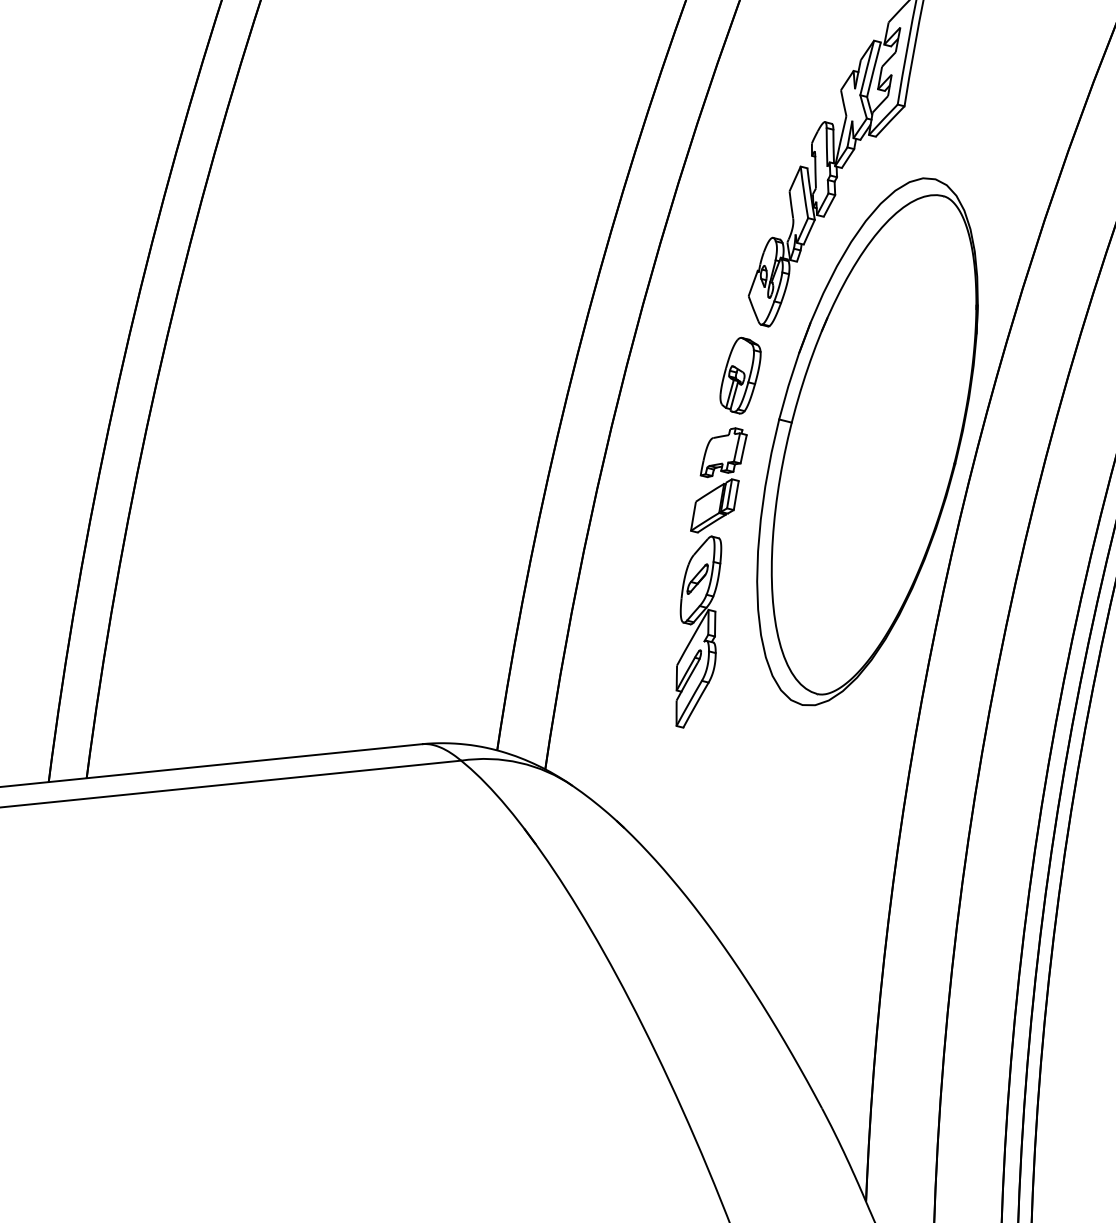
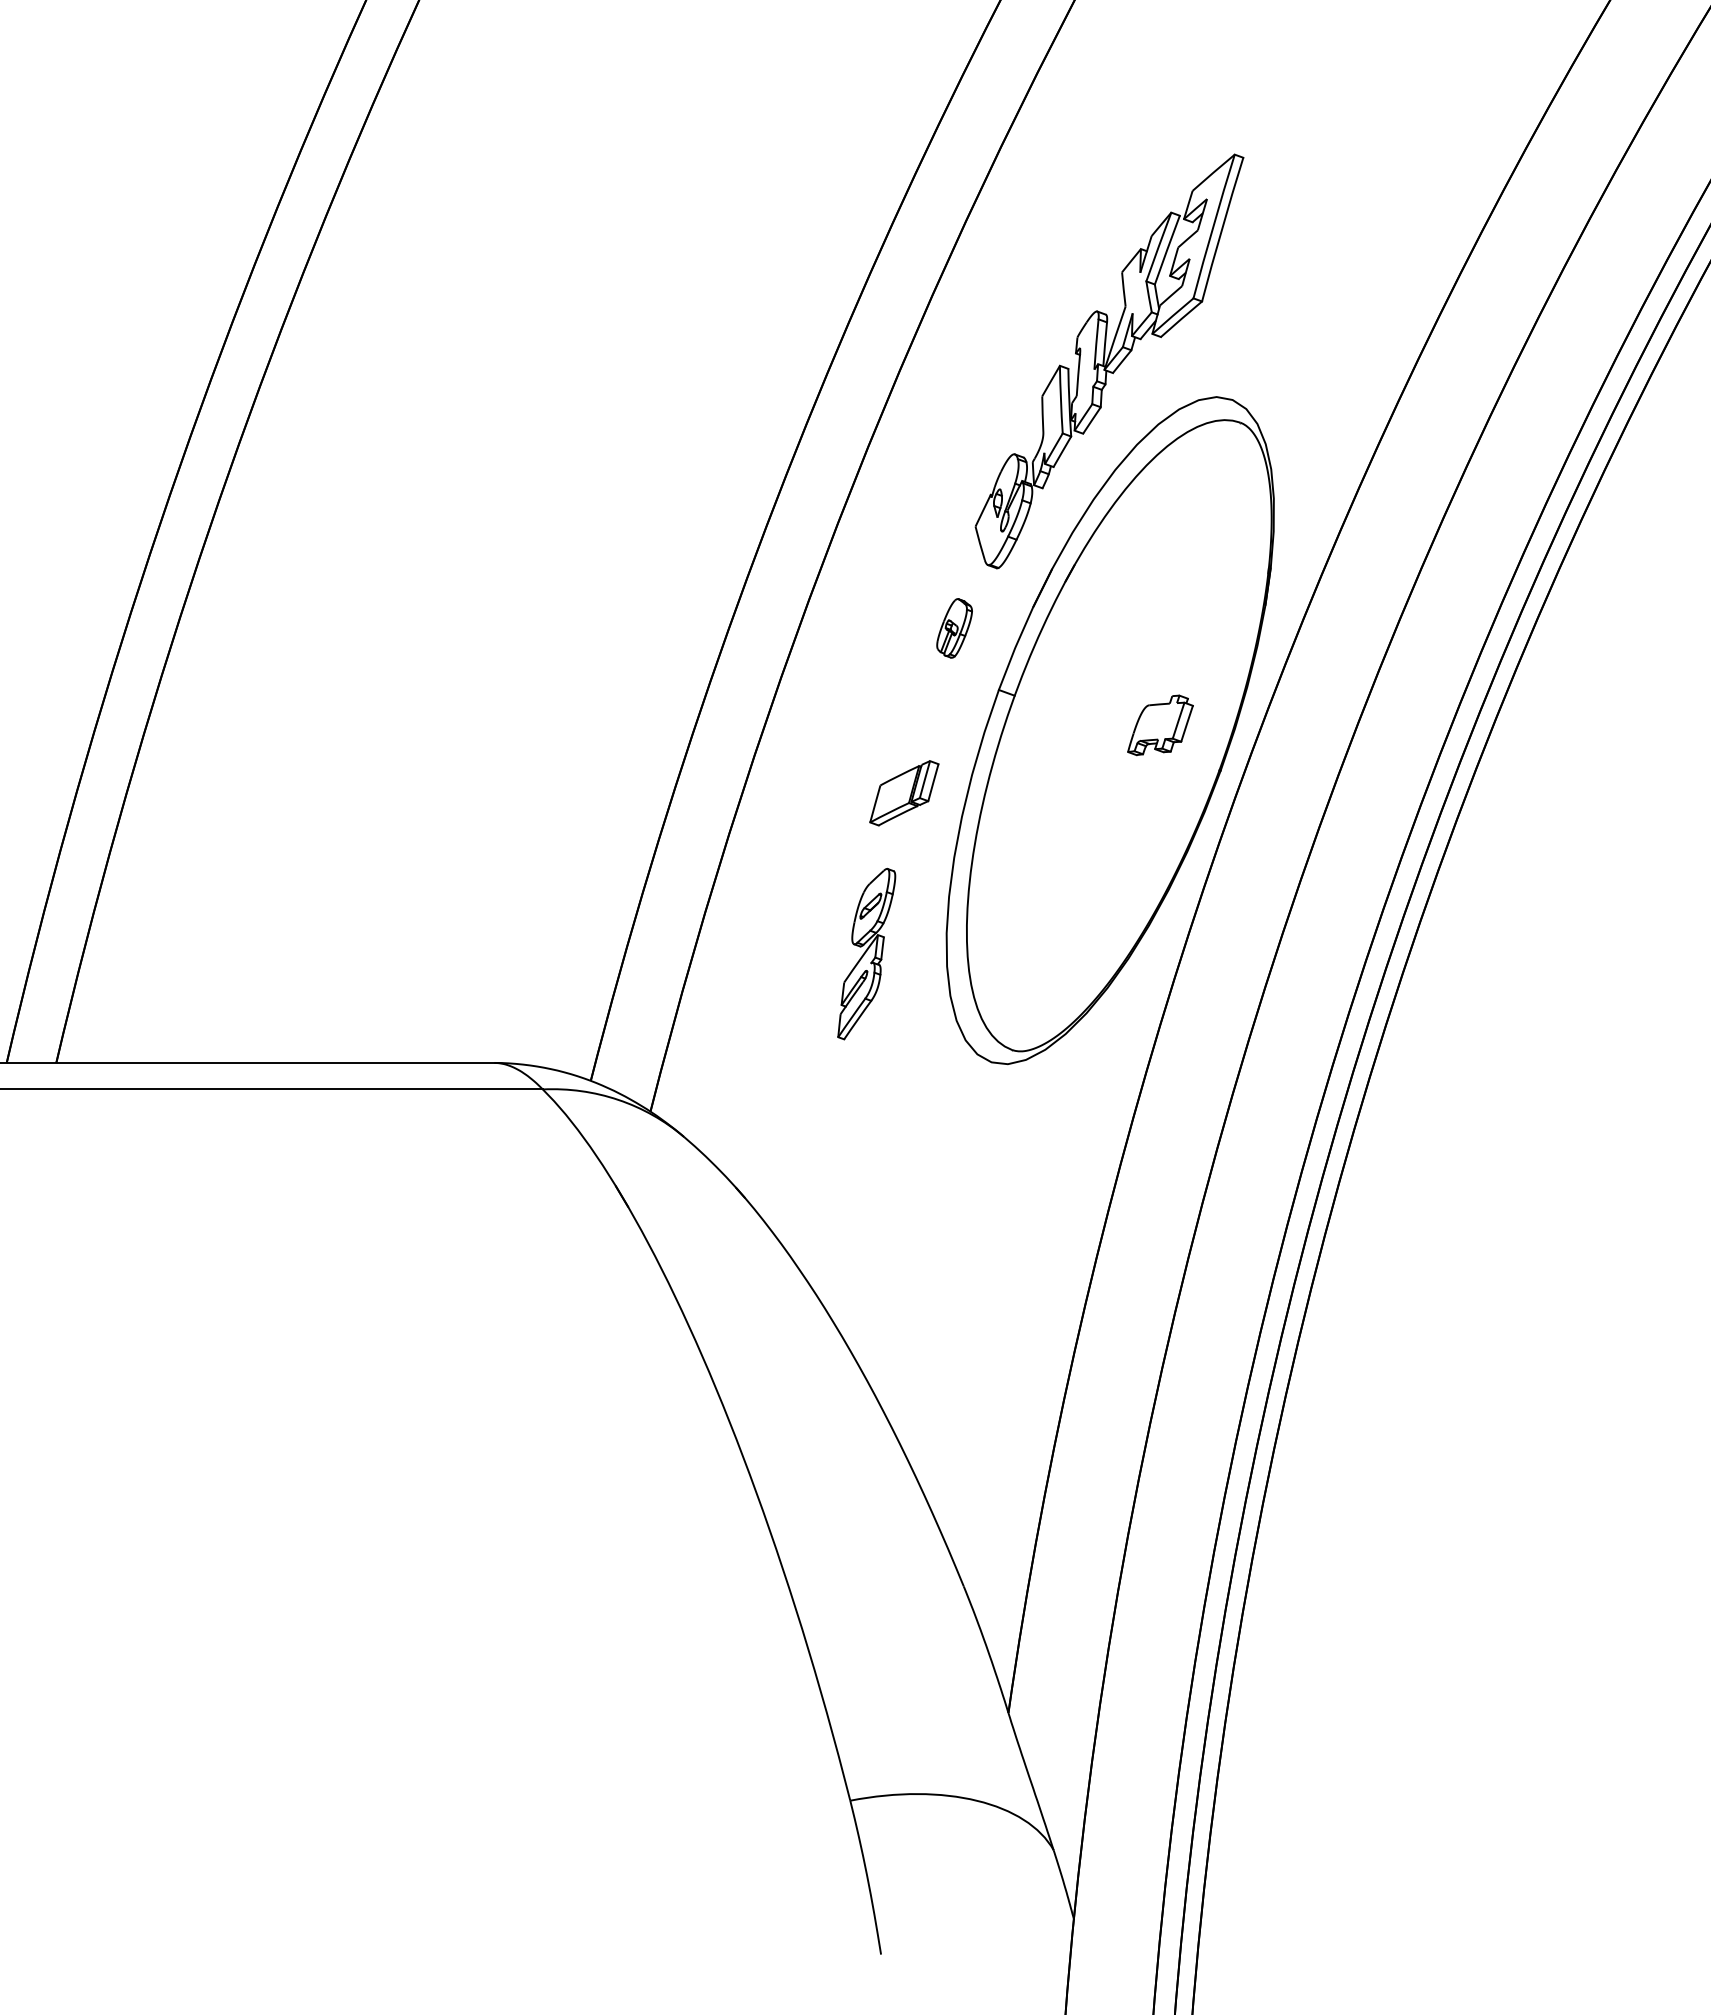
part: (740, 375) -> (954, 628), size x0.6
part: (723, 452) -> (1160, 725), moved
part: (698, 631) -> (866, 953), size x0.7

